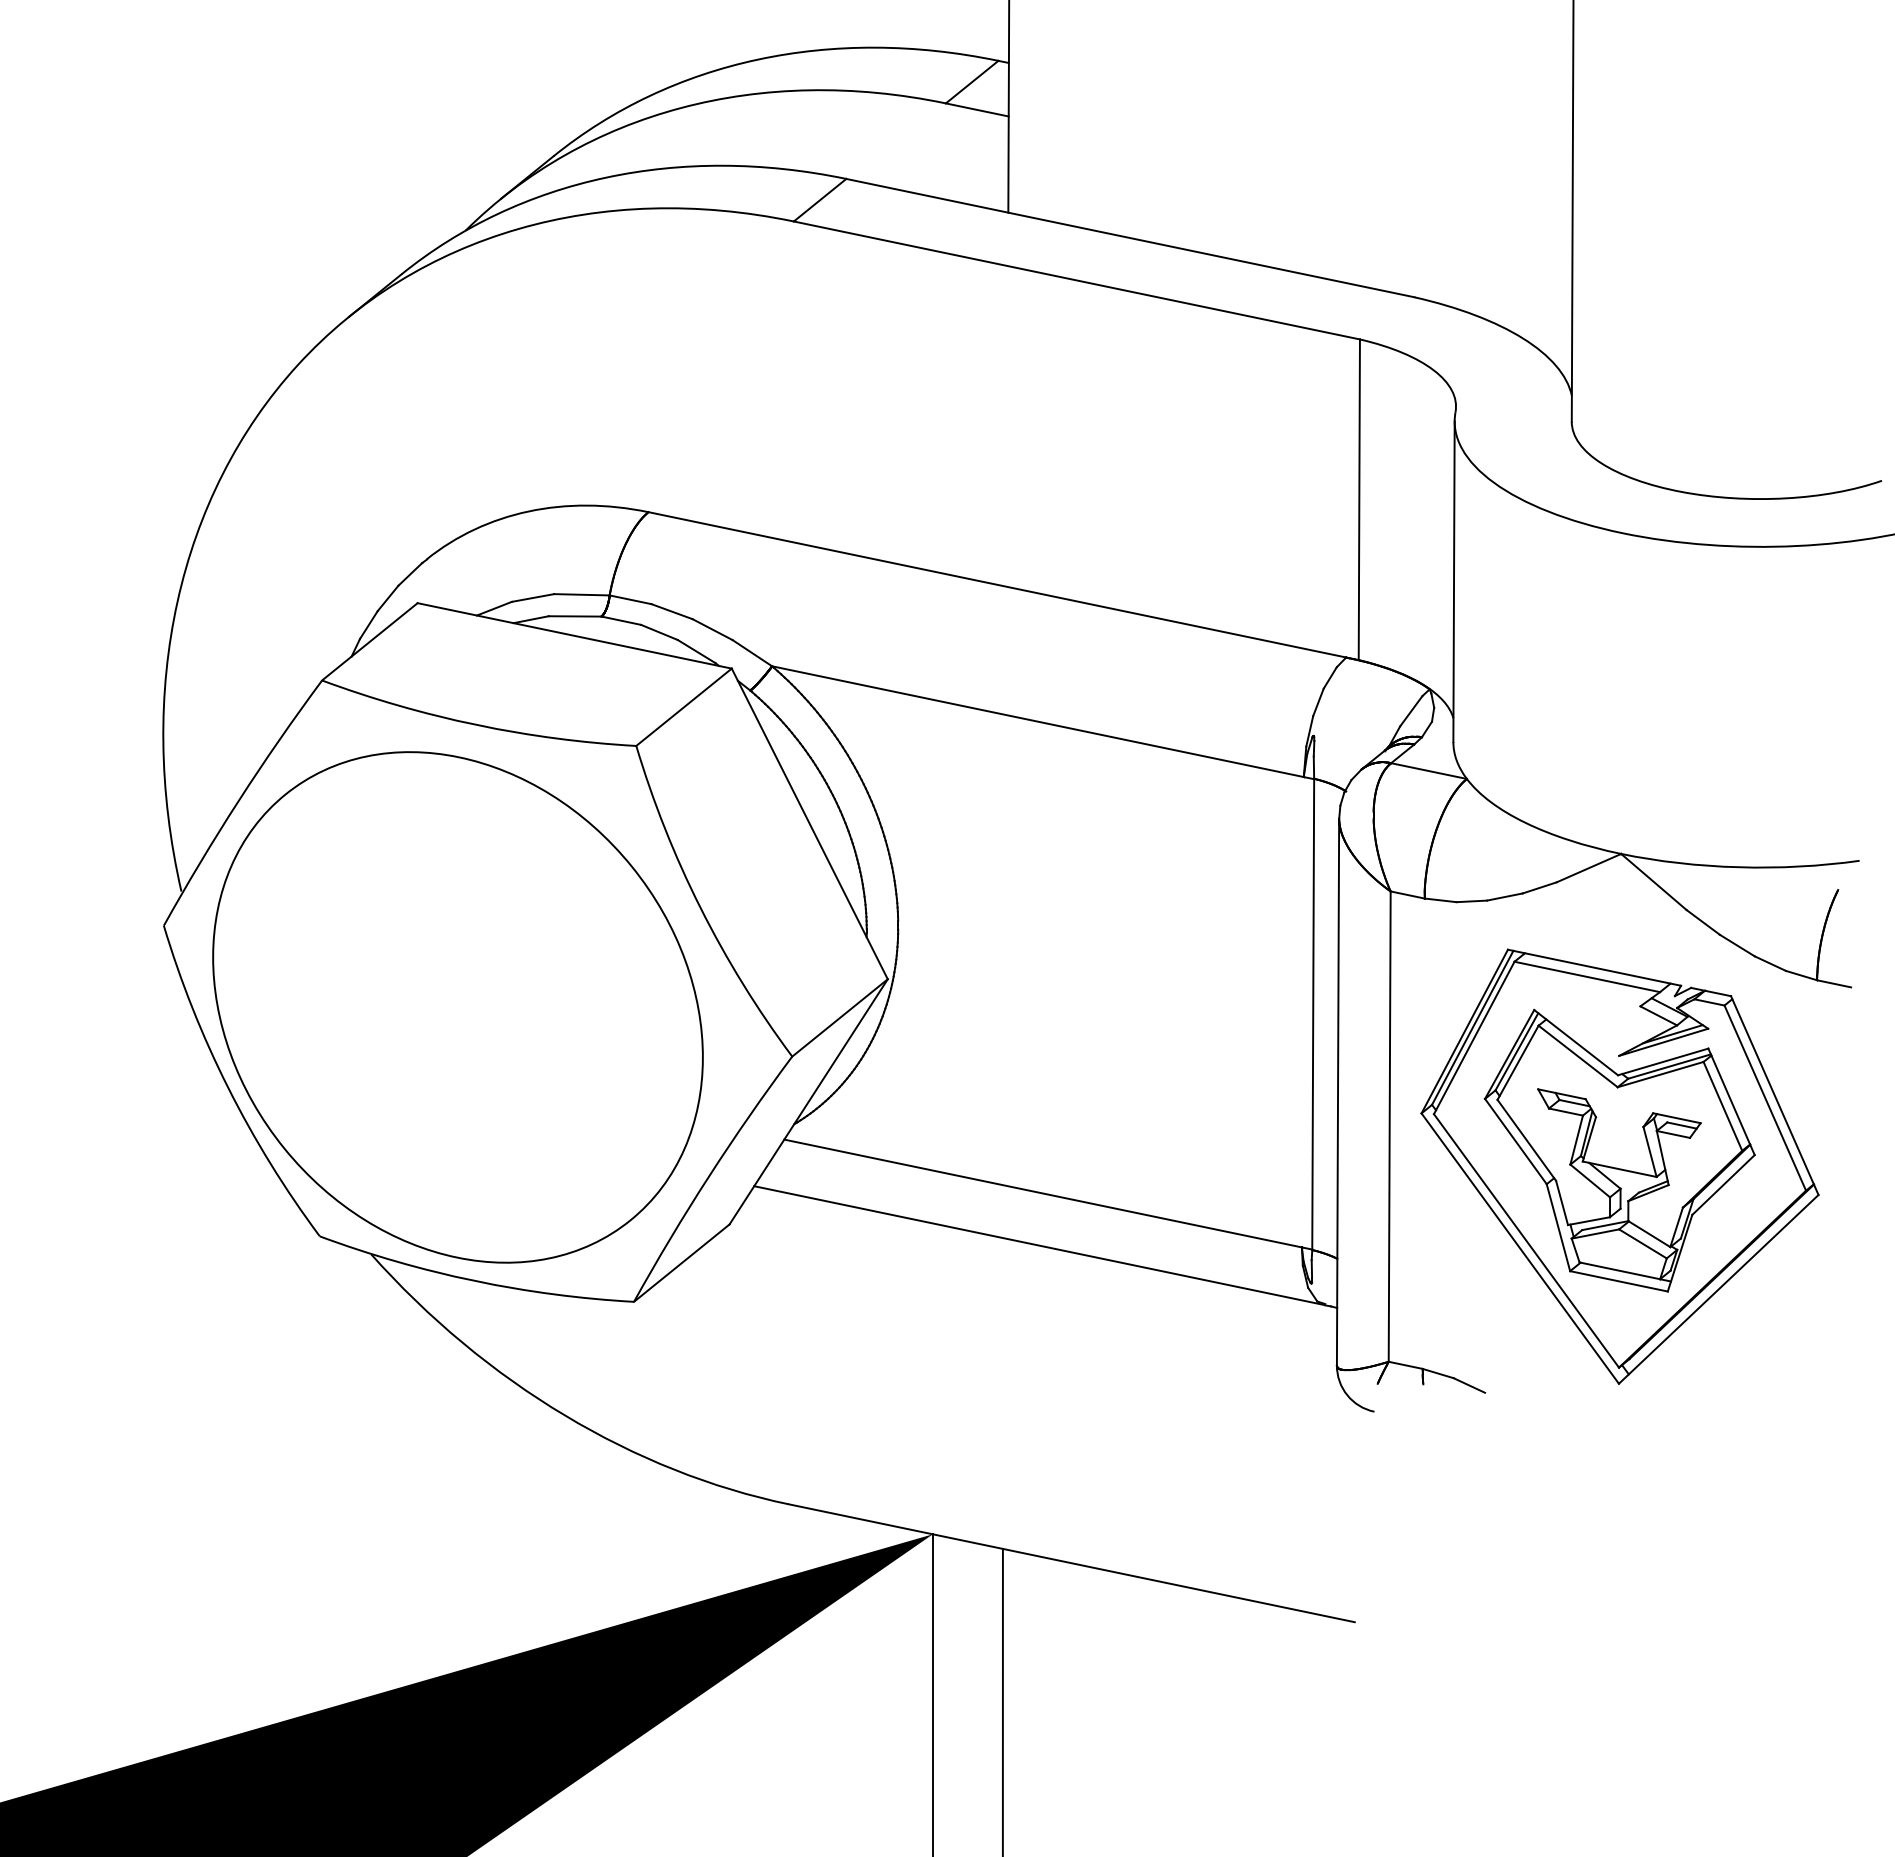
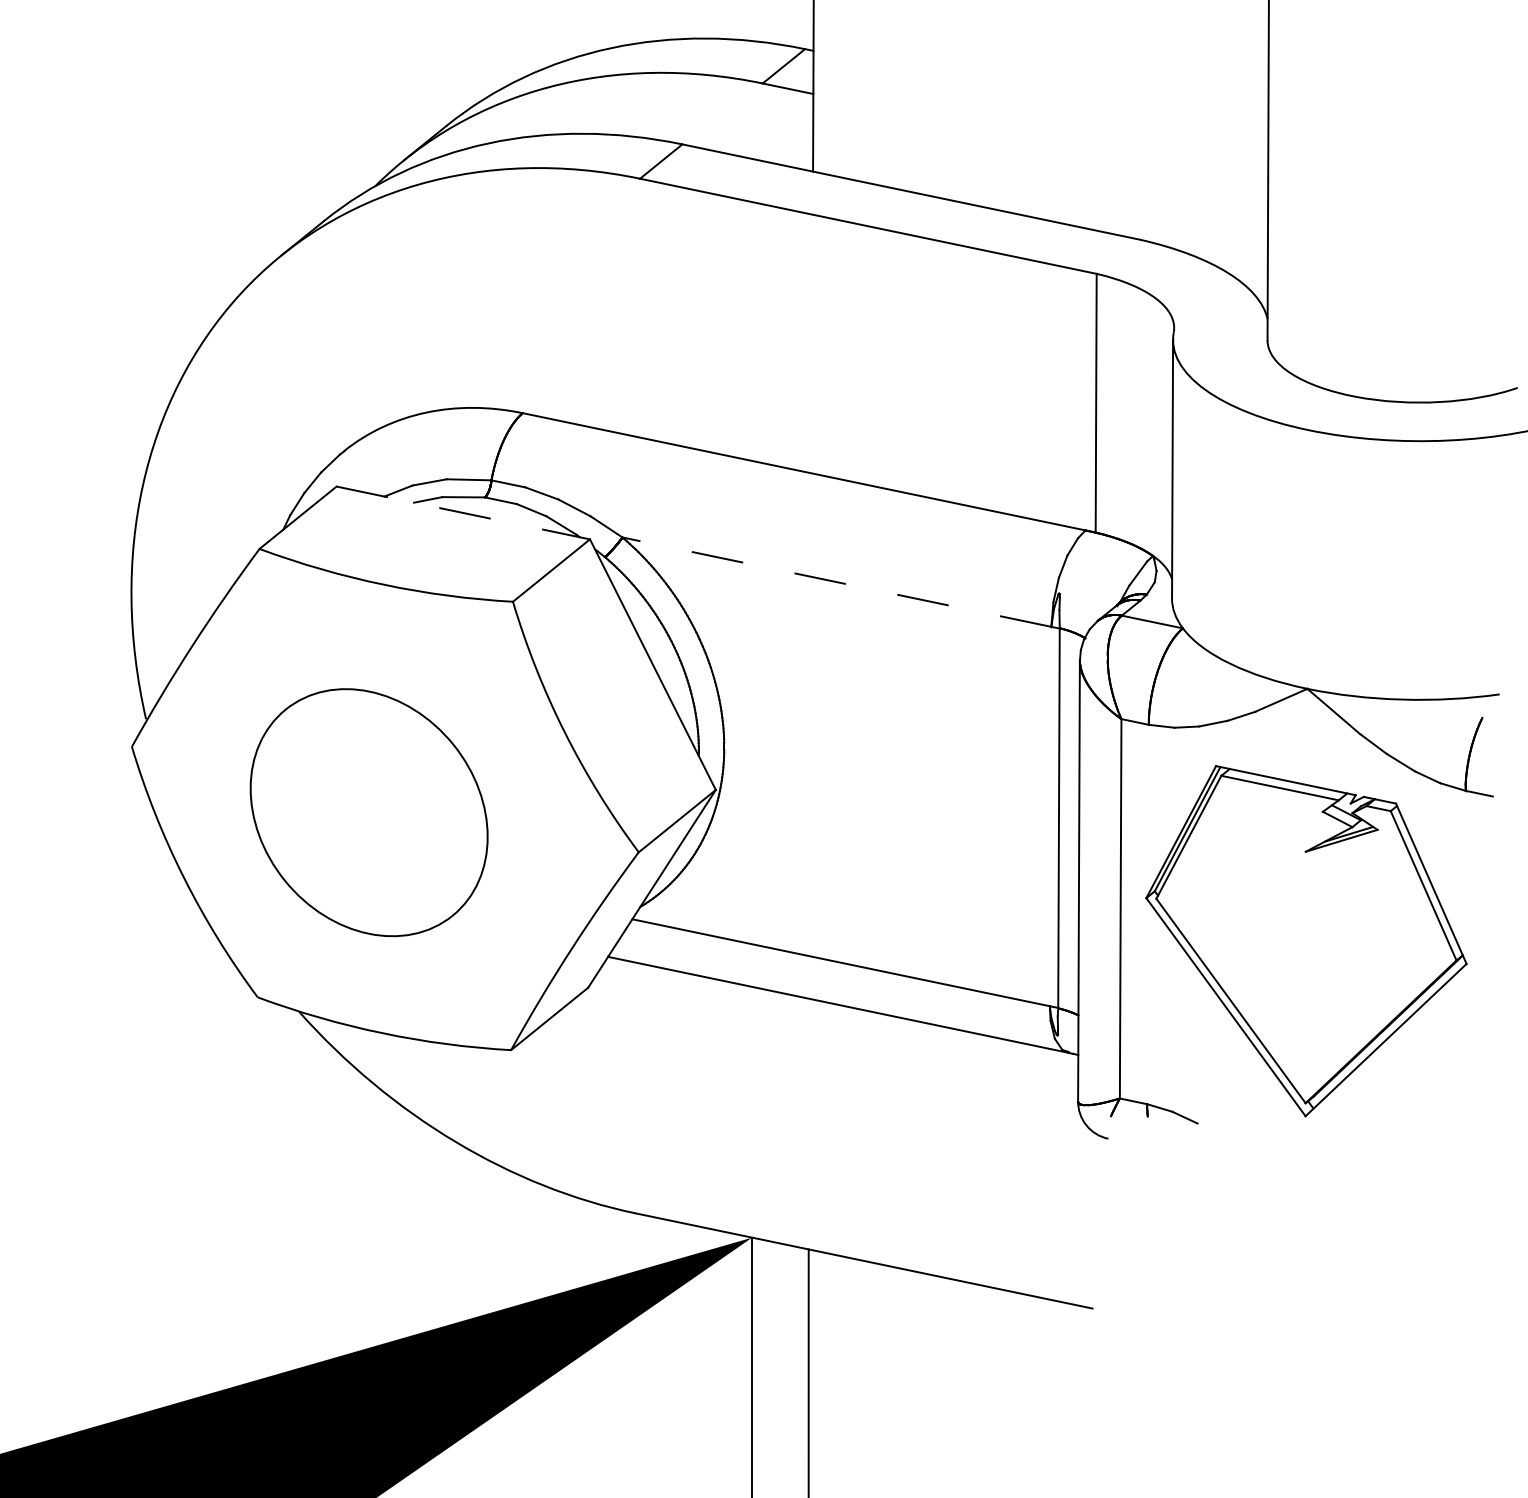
line: (575, 636) -> (463, 513), solid -> dashed
line: (1037, 721) -> (836, 582), solid -> dashed
part: (457, 1007) -> (368, 812), size x0.6
part: (1619, 1150) -> (1306, 928), removed

